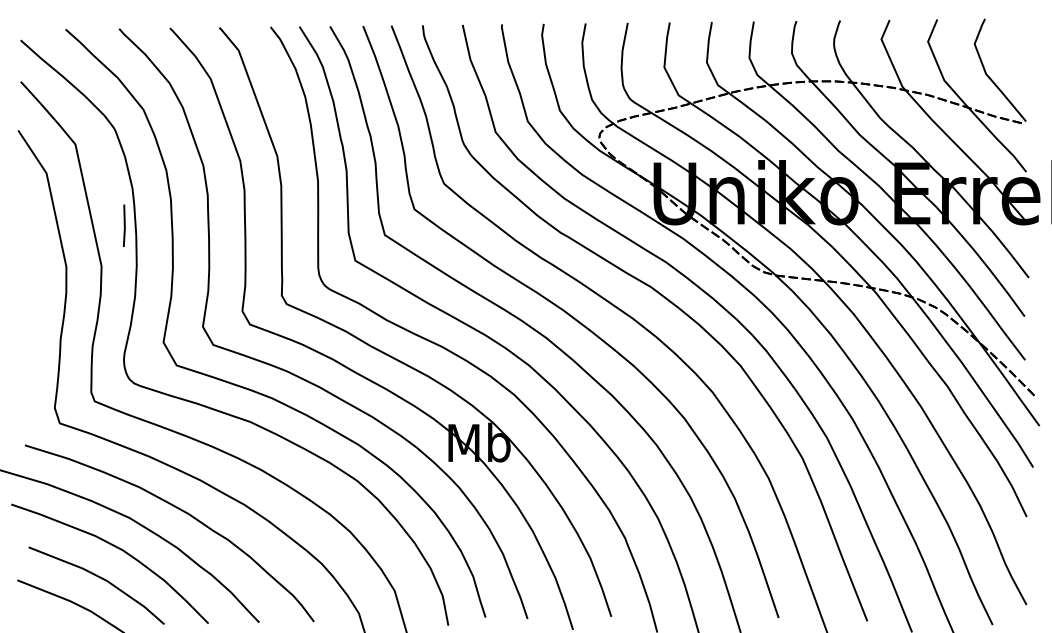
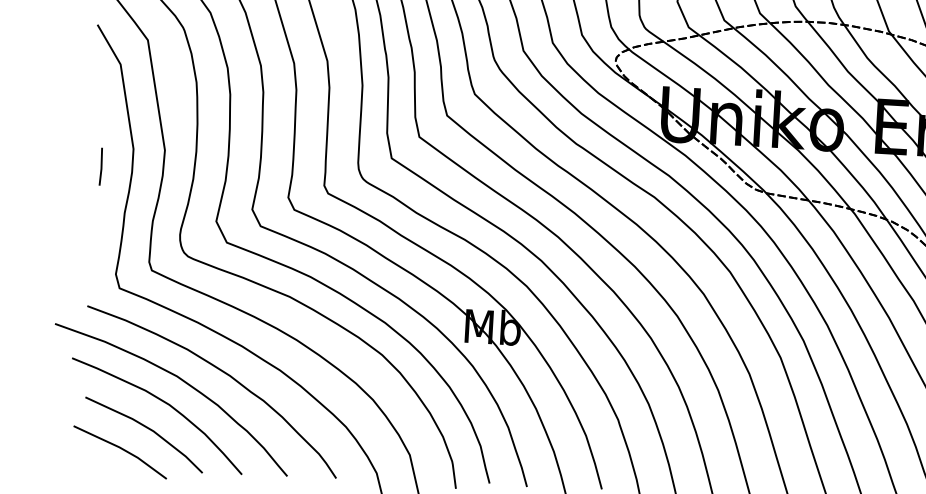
line: (124, 225) -> (101, 166), moved

